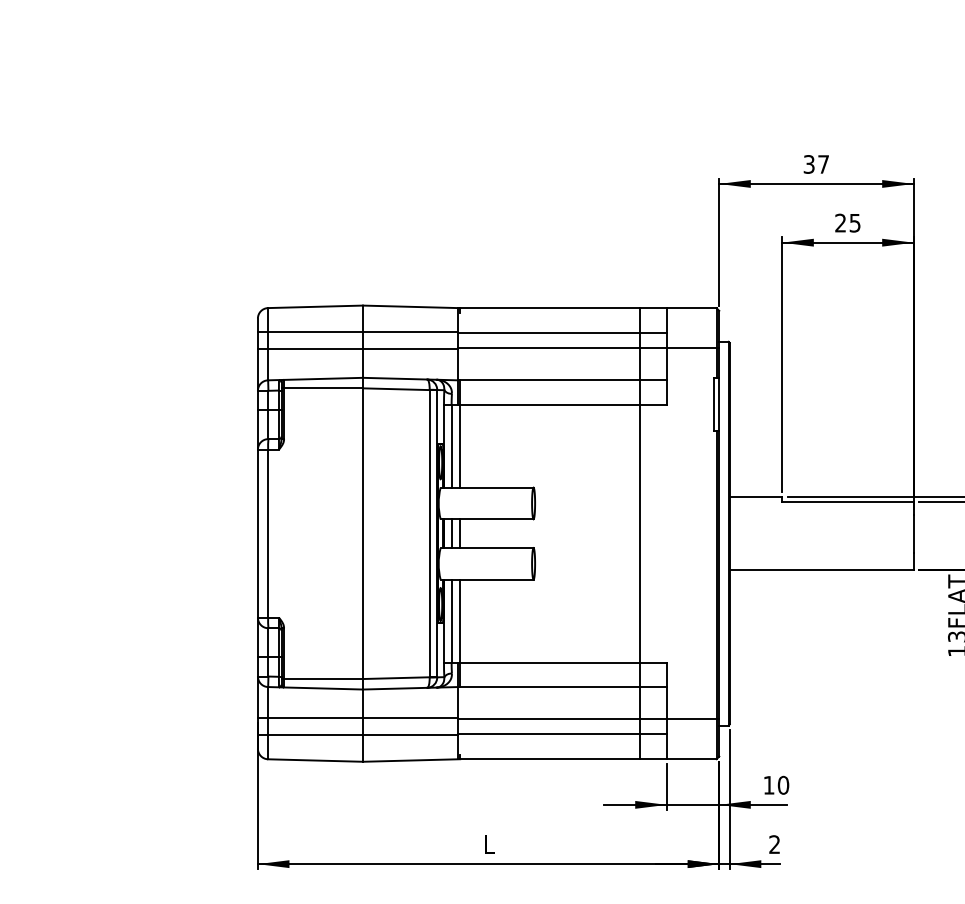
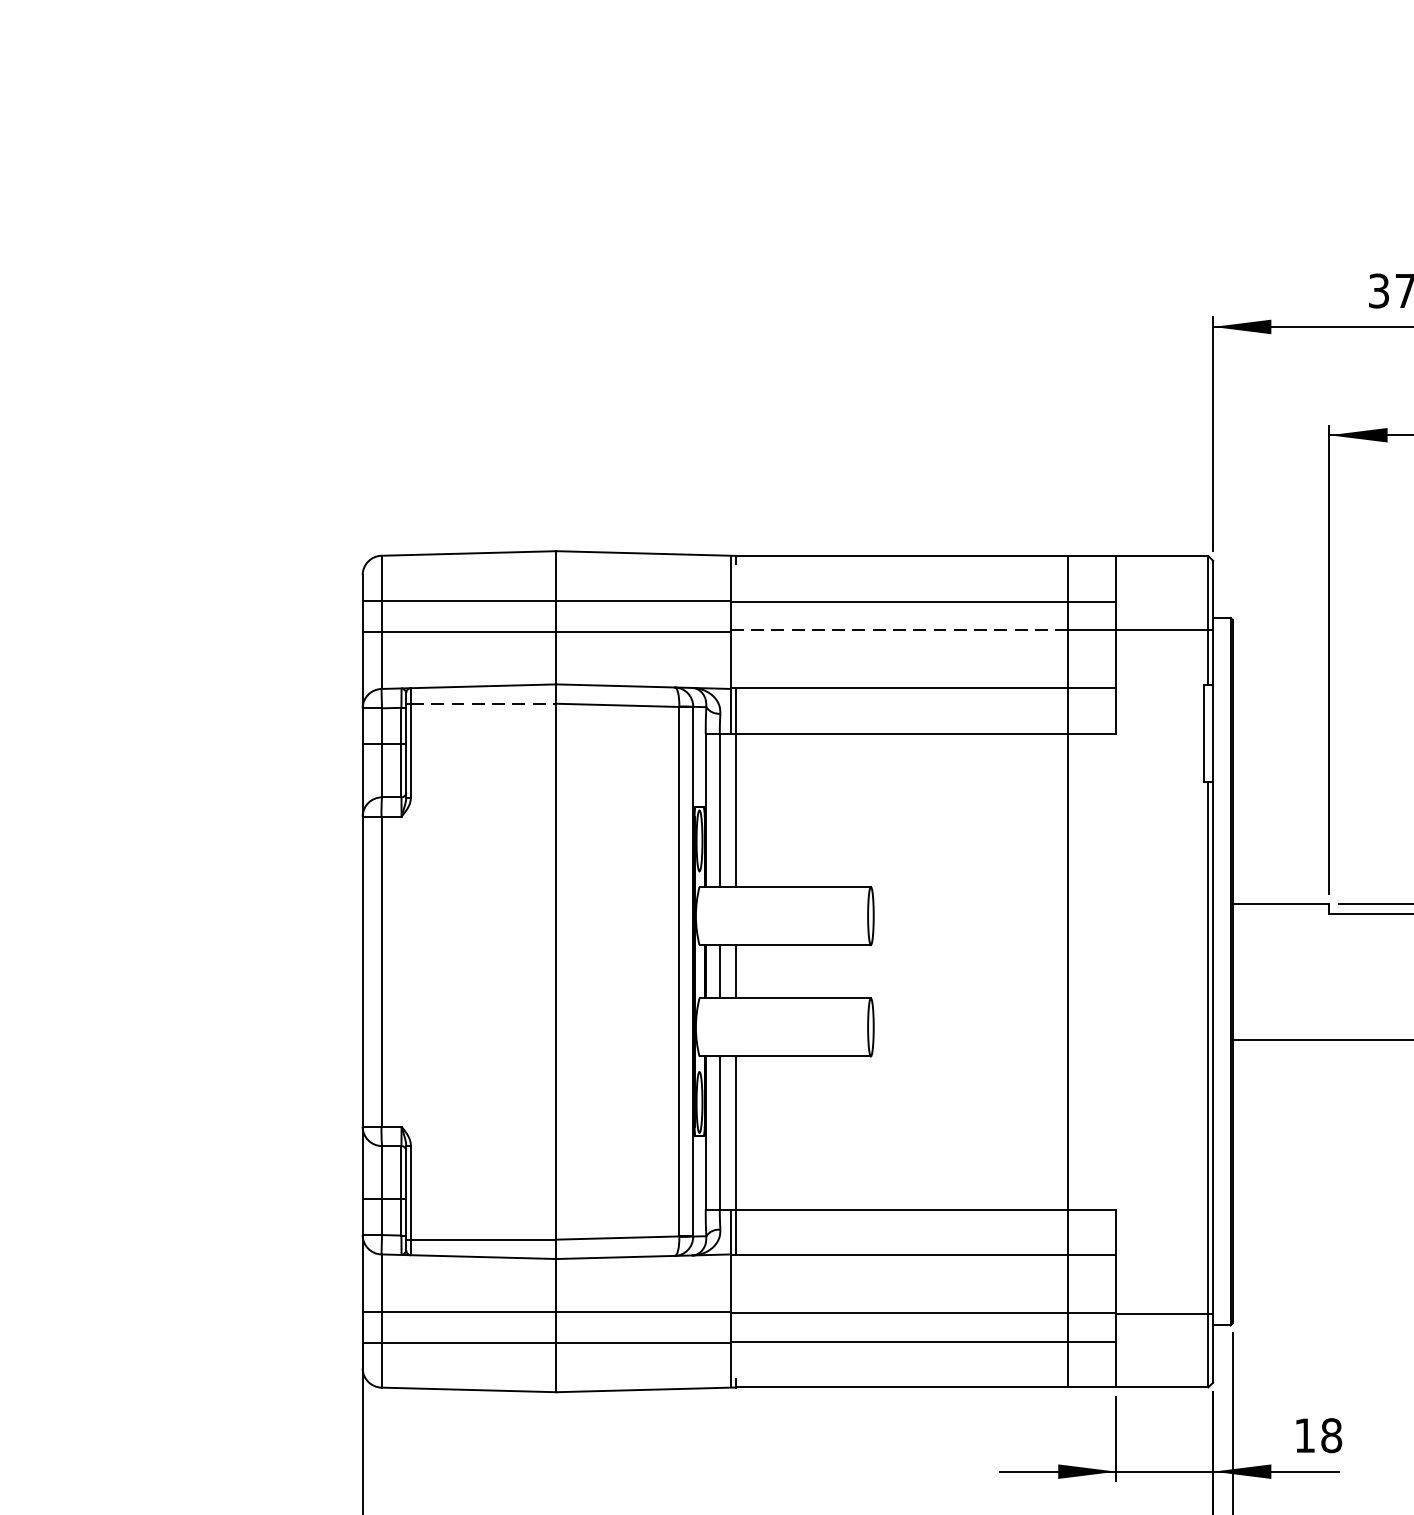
line: (549, 348) -> (900, 630), solid -> dashed
line: (324, 388) -> (485, 704), solid -> dashed
text: (783, 785) -> (1331, 1435), 10 -> 18

